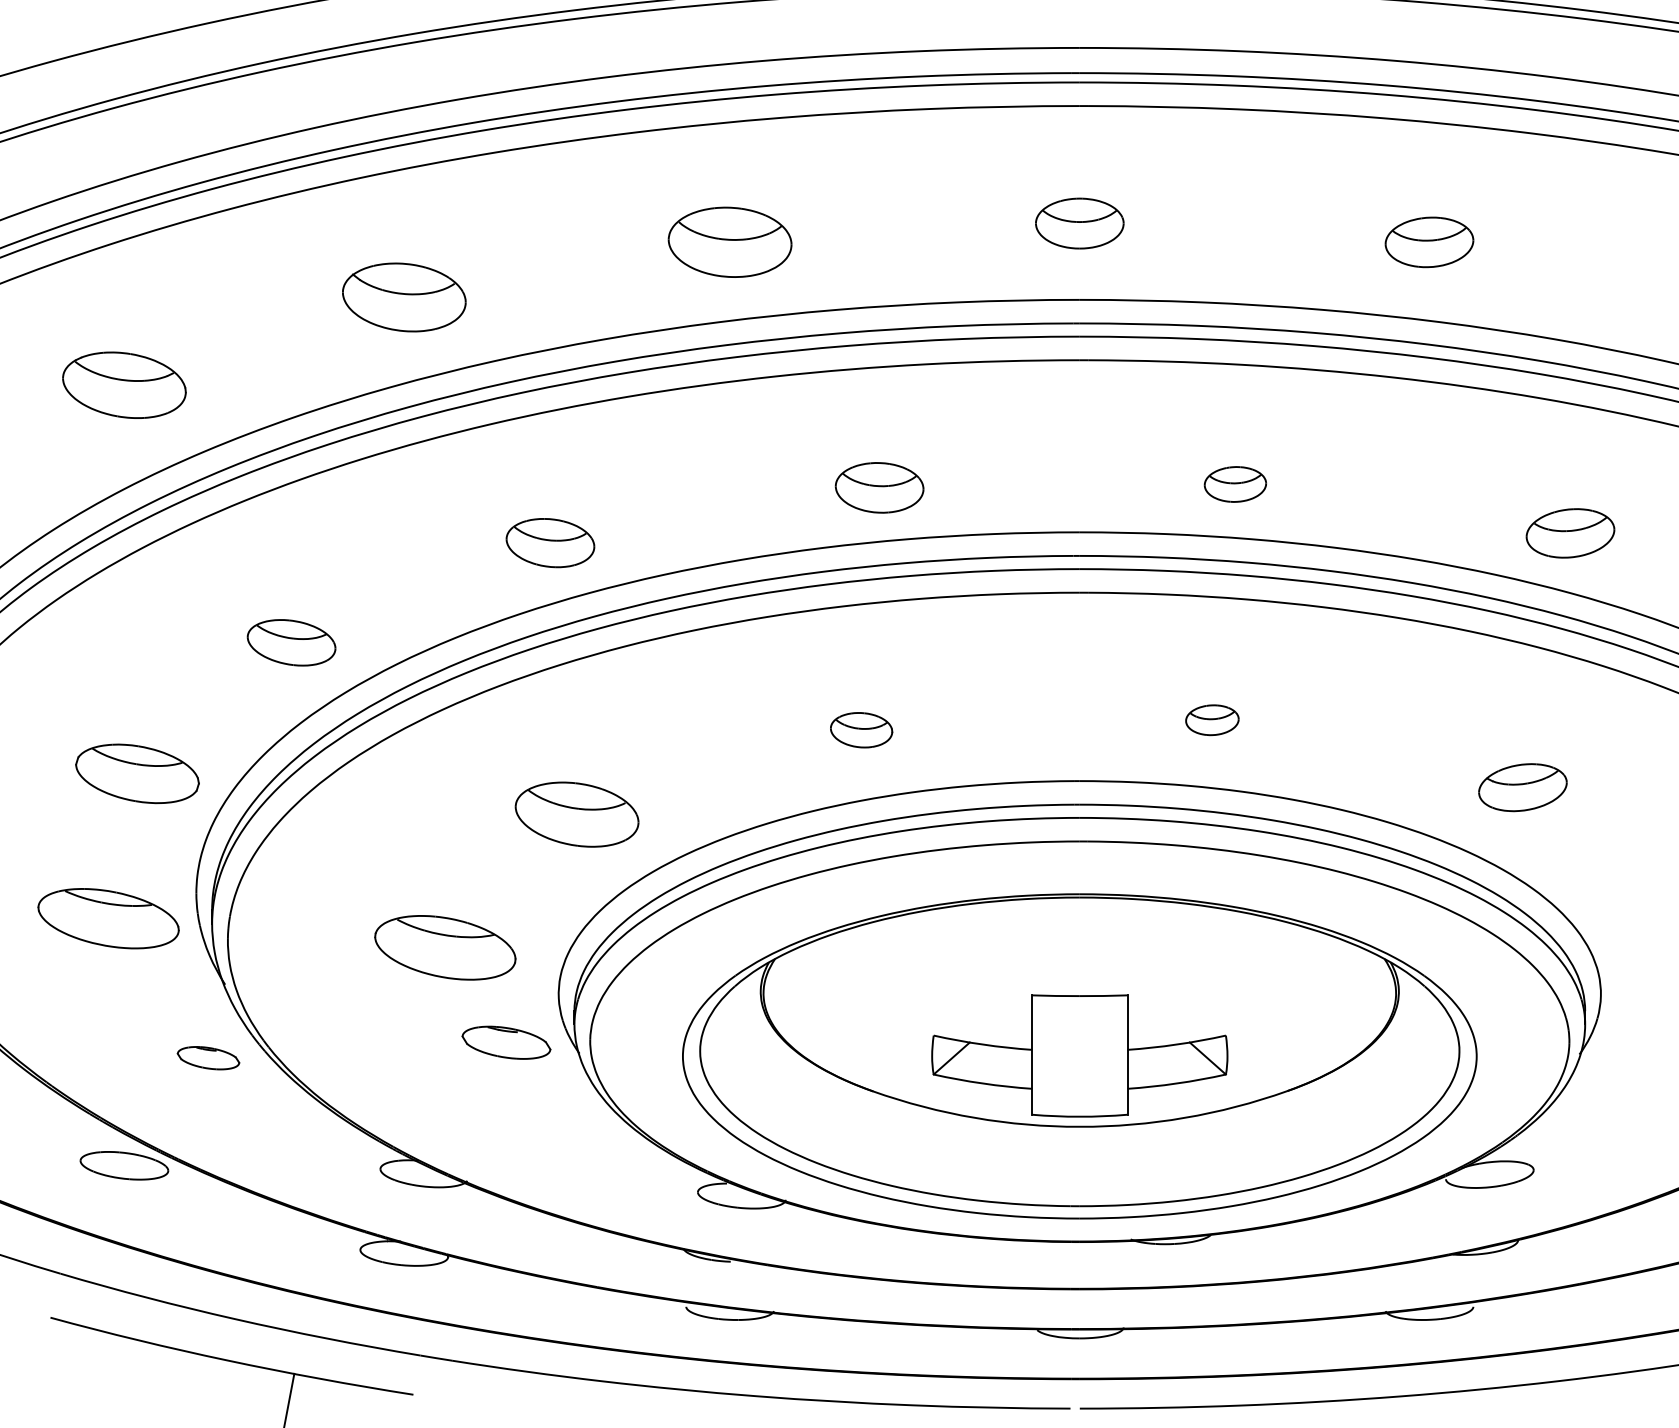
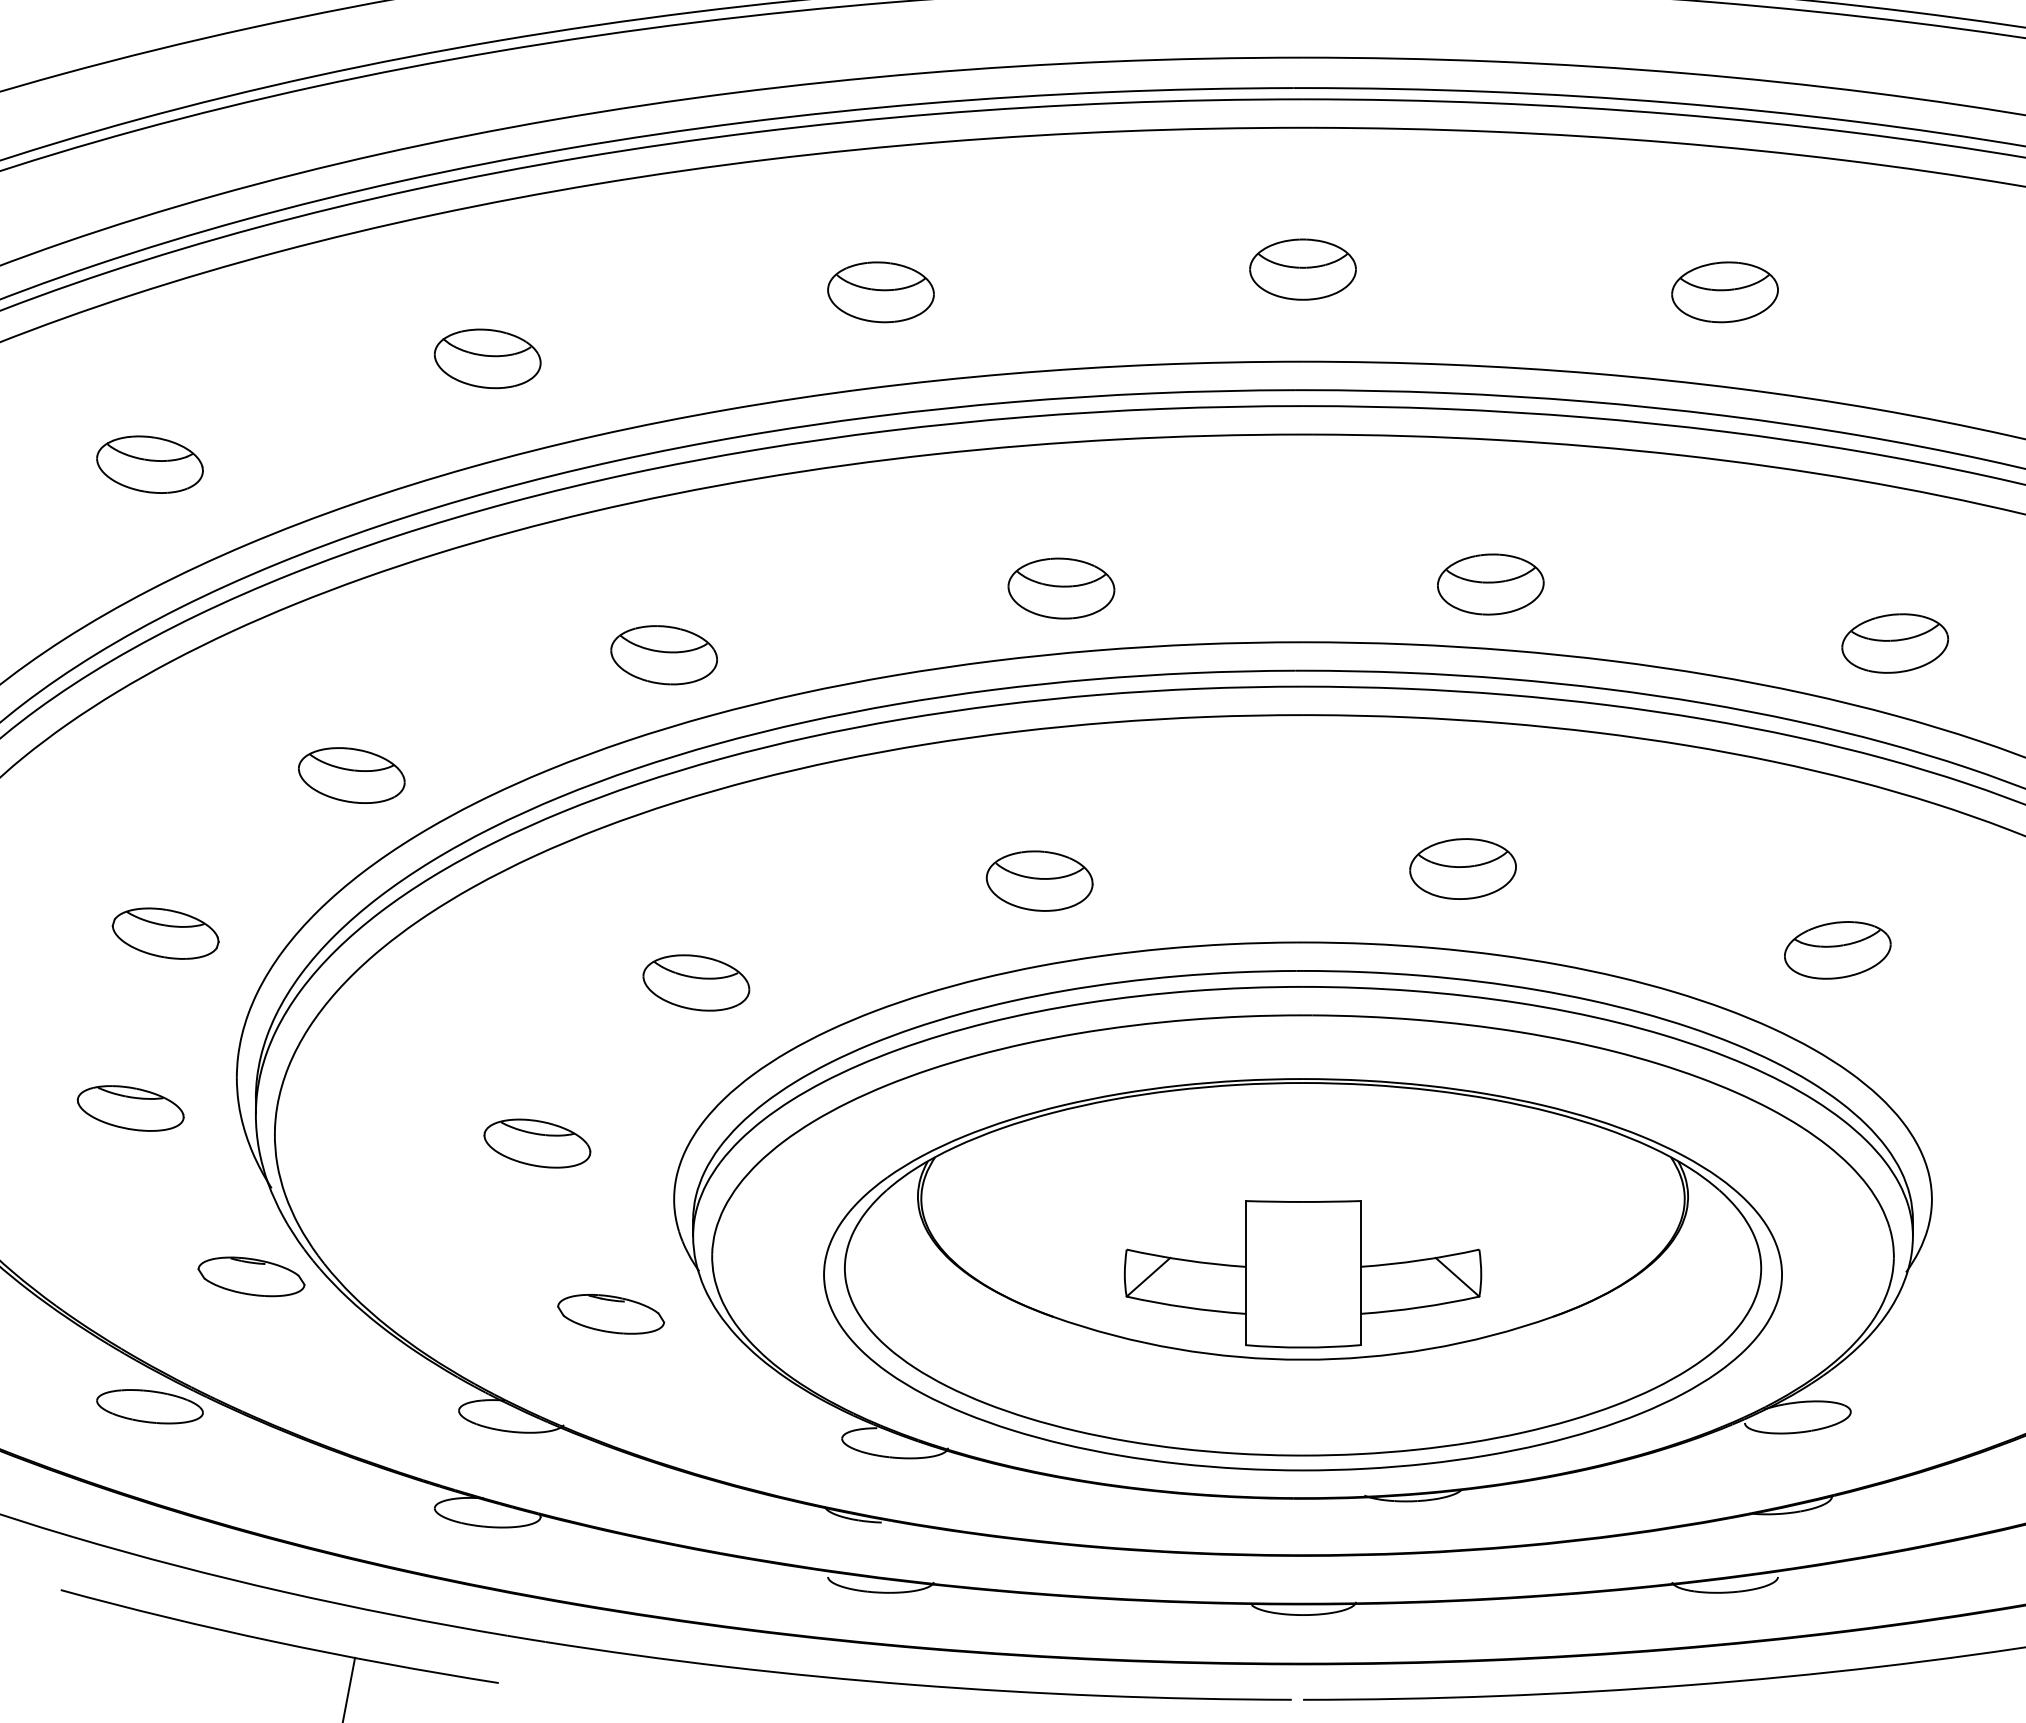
part: (729, 242) -> (880, 292), size x0.71
part: (404, 297) -> (487, 358), size x0.71
part: (124, 385) -> (149, 464), size x0.71
part: (1235, 484) -> (1490, 584), size x1.43
part: (1211, 719) -> (1462, 868), size x1.67
part: (861, 729) -> (1039, 880), size x1.43
part: (137, 773) -> (165, 933), size x0.71
part: (577, 814) -> (696, 982), size x0.71
part: (108, 918) -> (130, 1108), size x0.62
part: (445, 947) -> (537, 1143), size x0.62
part: (506, 1042) -> (611, 1314), moved
part: (208, 1057) -> (251, 1276), size x1.43

